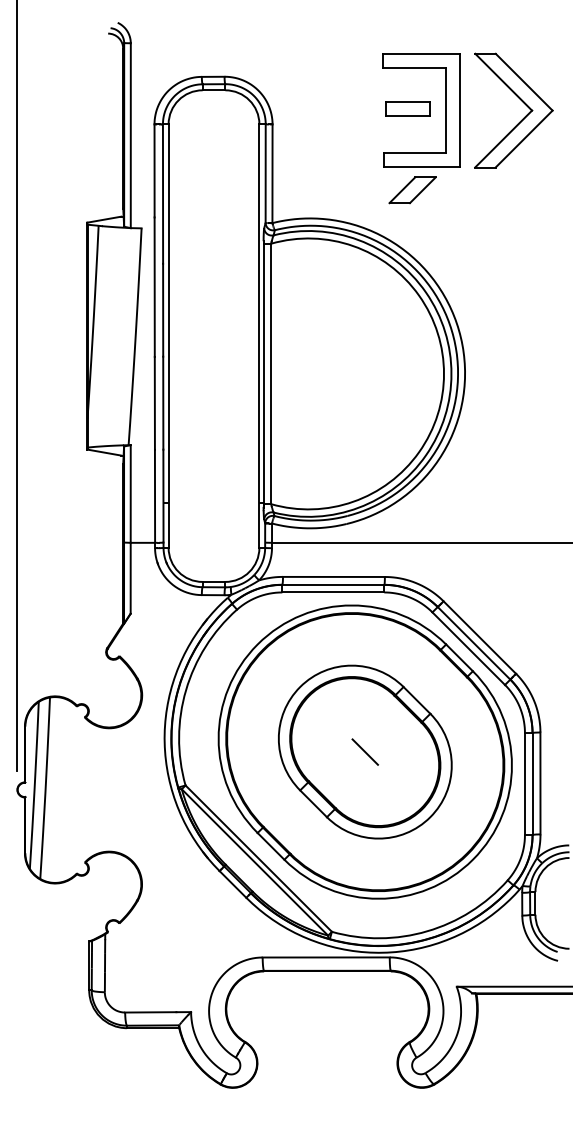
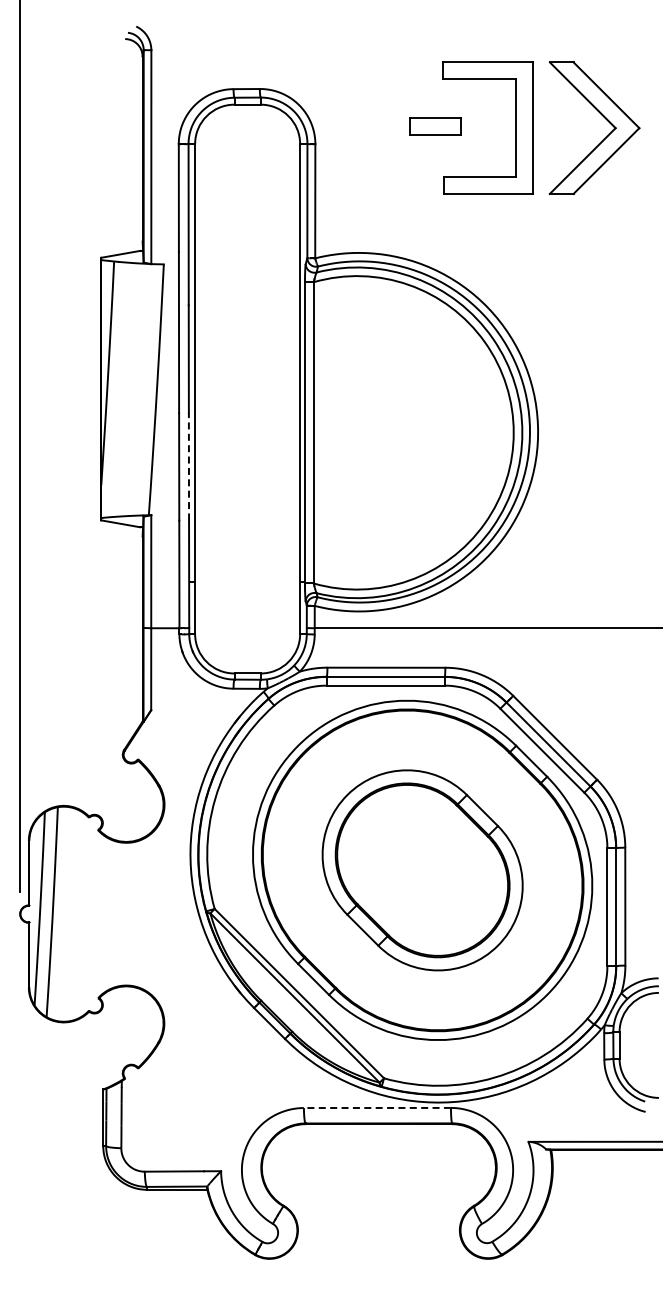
part: (407, 109) -> (435, 126), moved
part: (412, 190) -> (477, 220), removed
line: (162, 403) -> (188, 466), solid -> dashed
line: (365, 751) -> (422, 869), removed
line: (326, 957) -> (377, 1107), solid -> dashed

